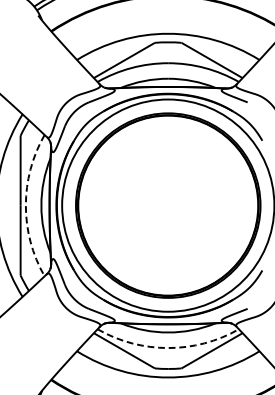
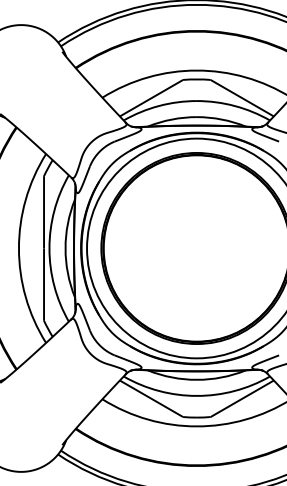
arc: (25, 205) -> (49, 248), dashed -> solid
arc: (167, 347) -> (196, 395), dashed -> solid

